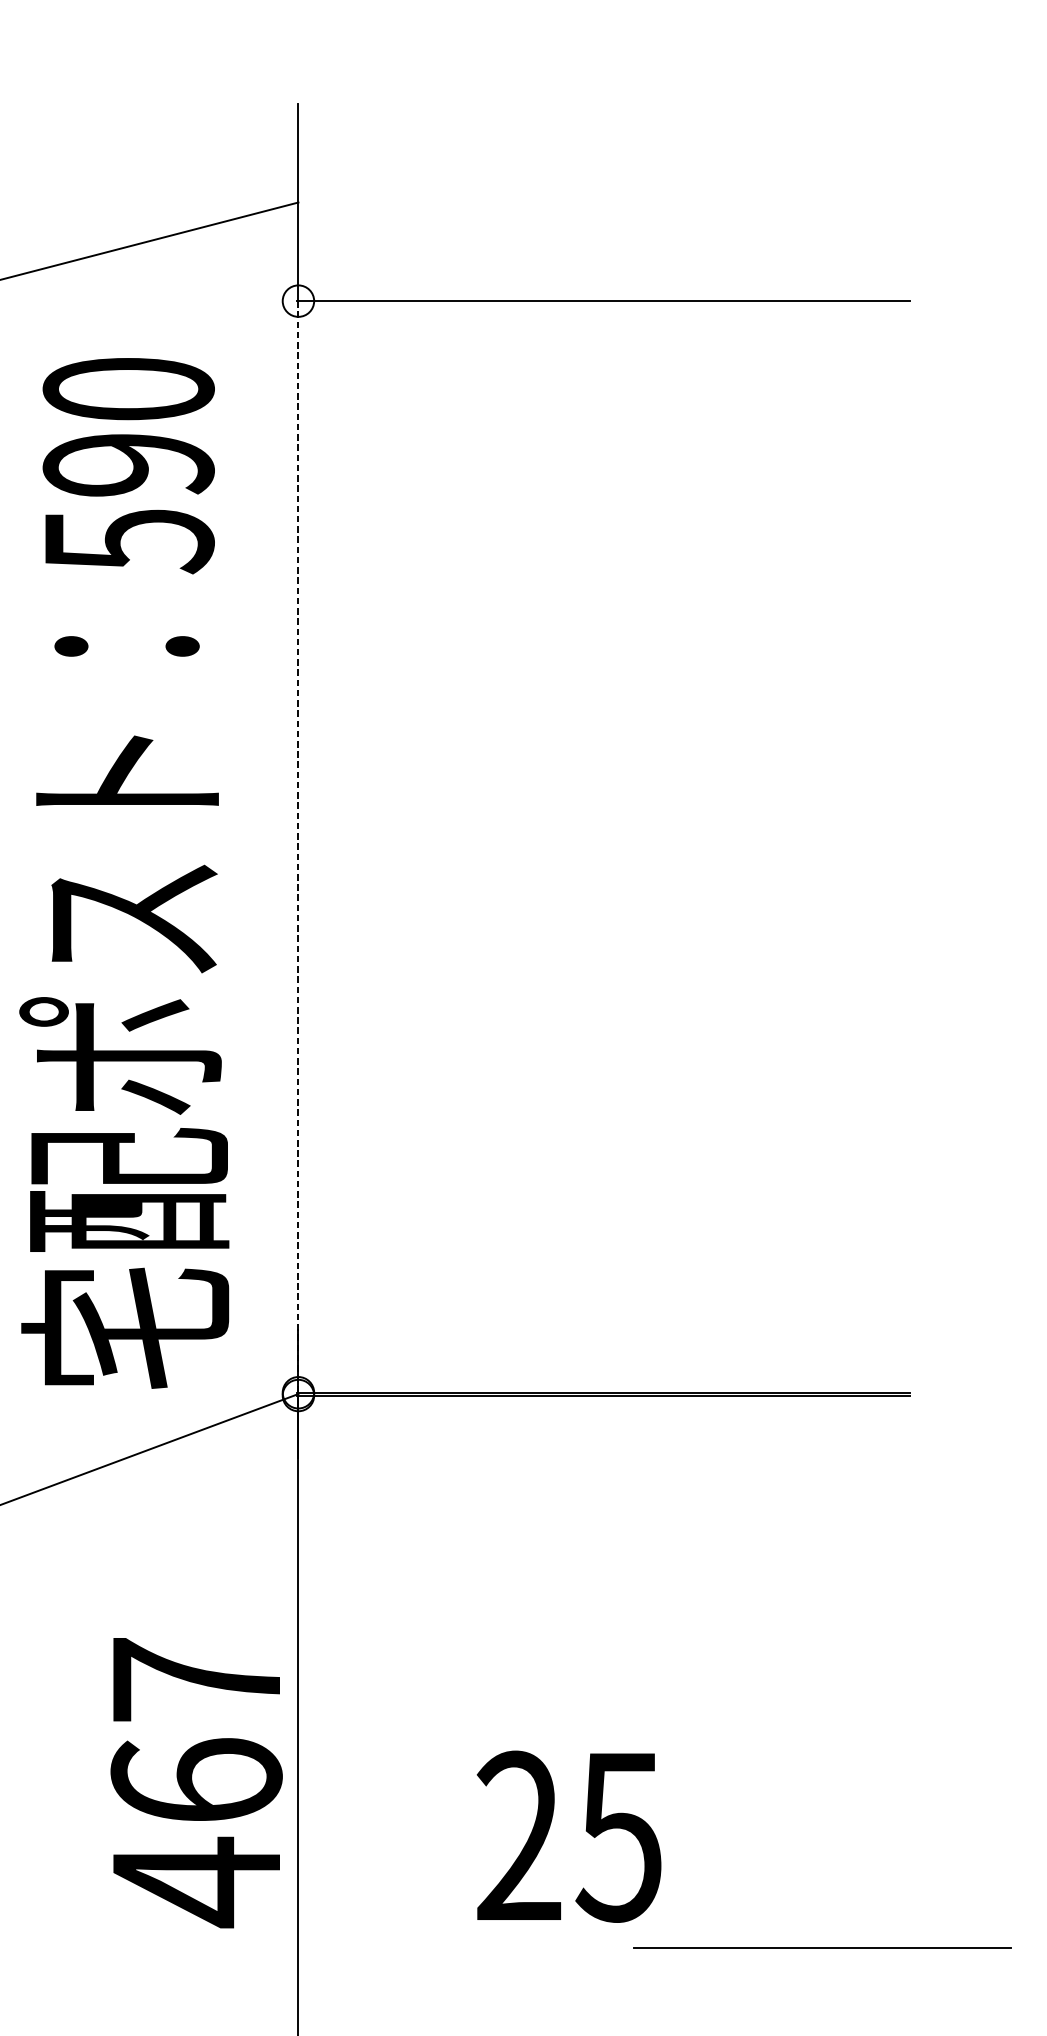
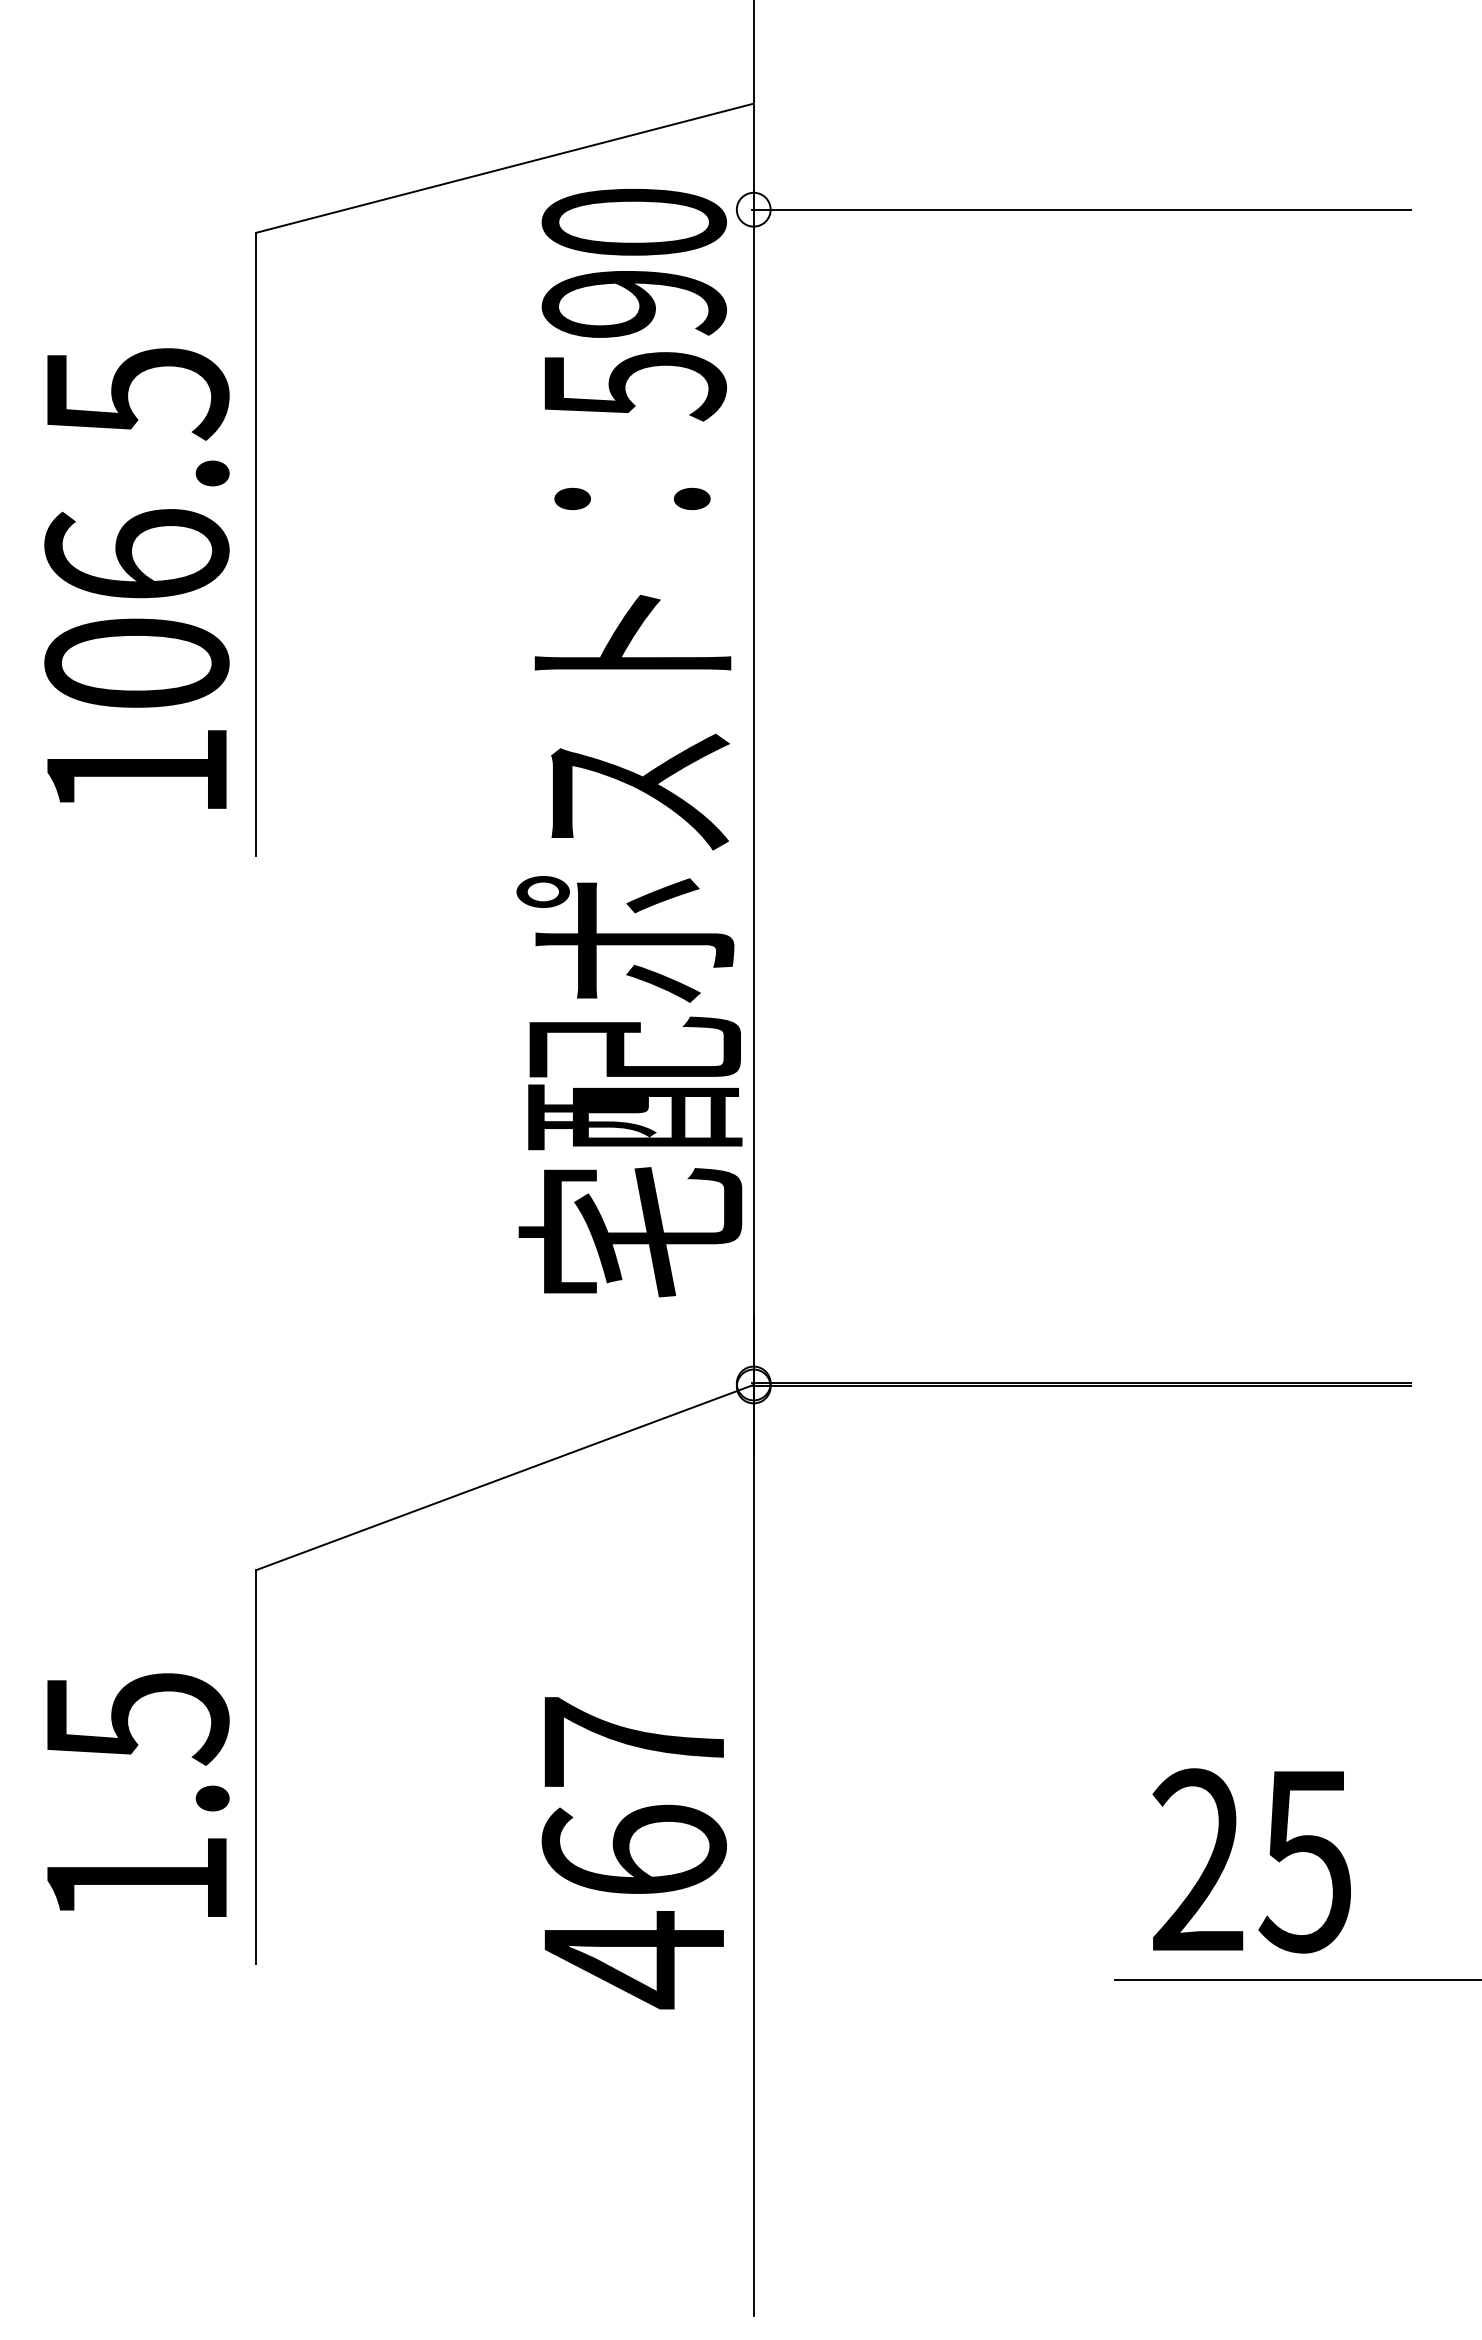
line: (298, 846) -> (753, 796), dashed -> solid
text: (124, 872) -> (629, 742), moved
text: (195, 1783) -> (633, 1853), moved
text: (568, 1836) -> (1251, 1860), moved

